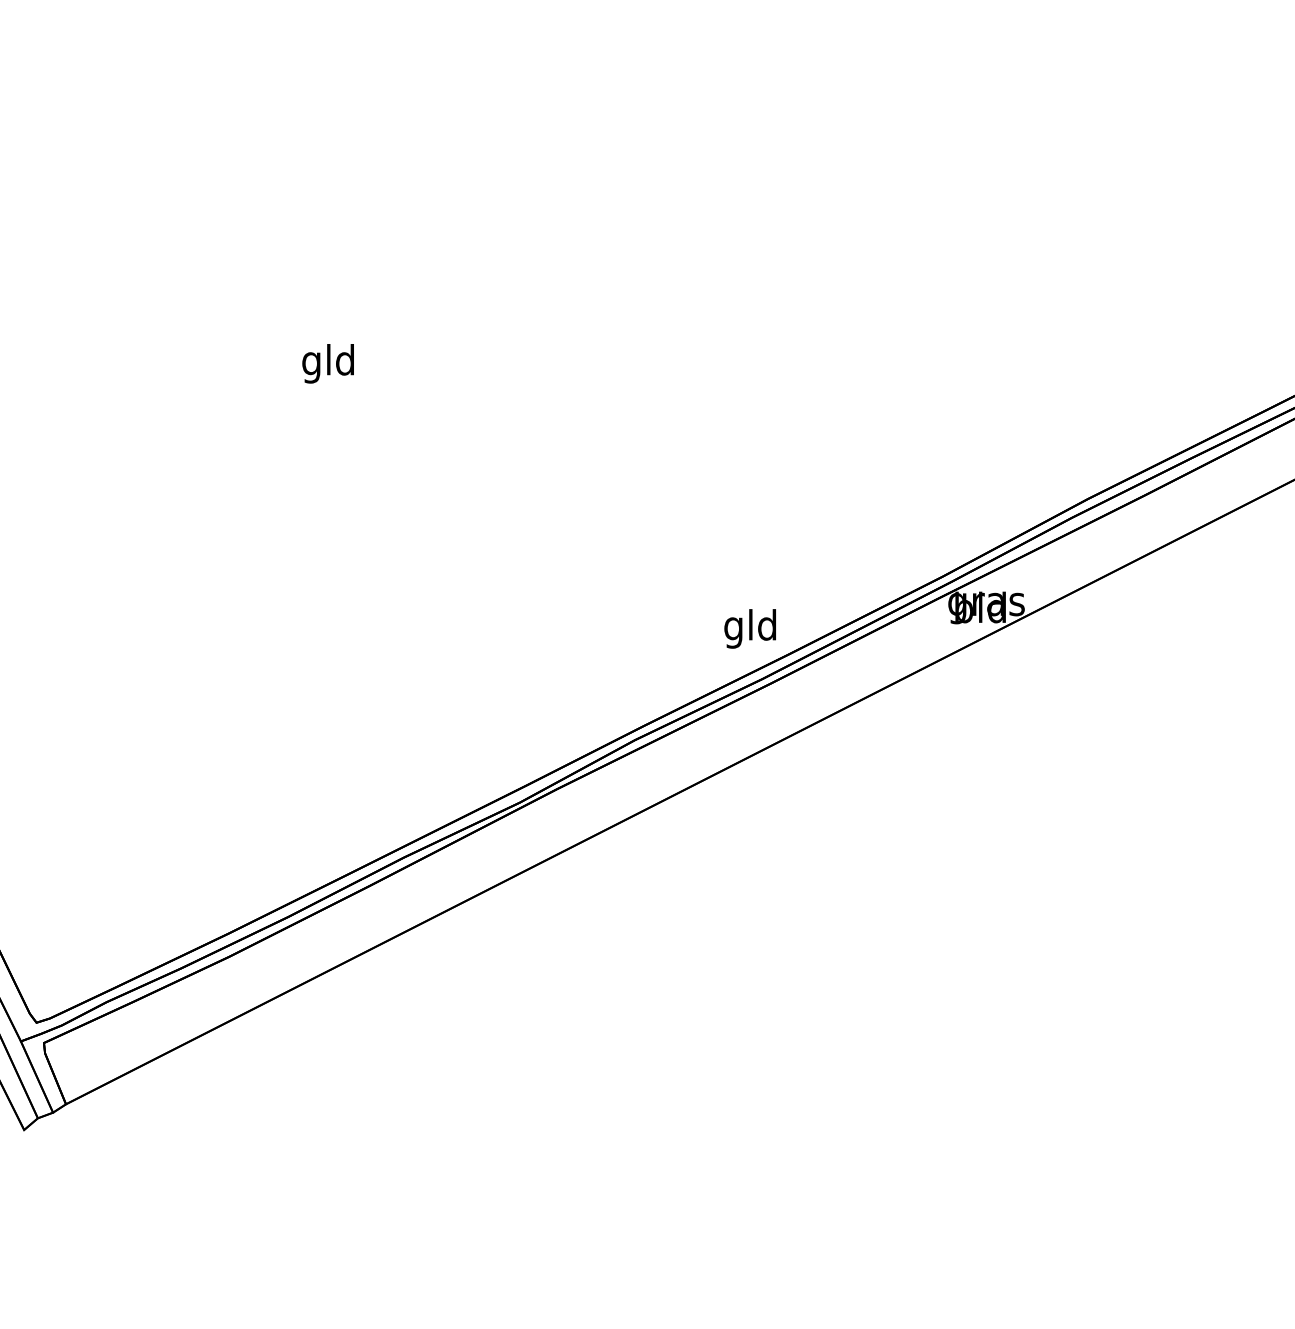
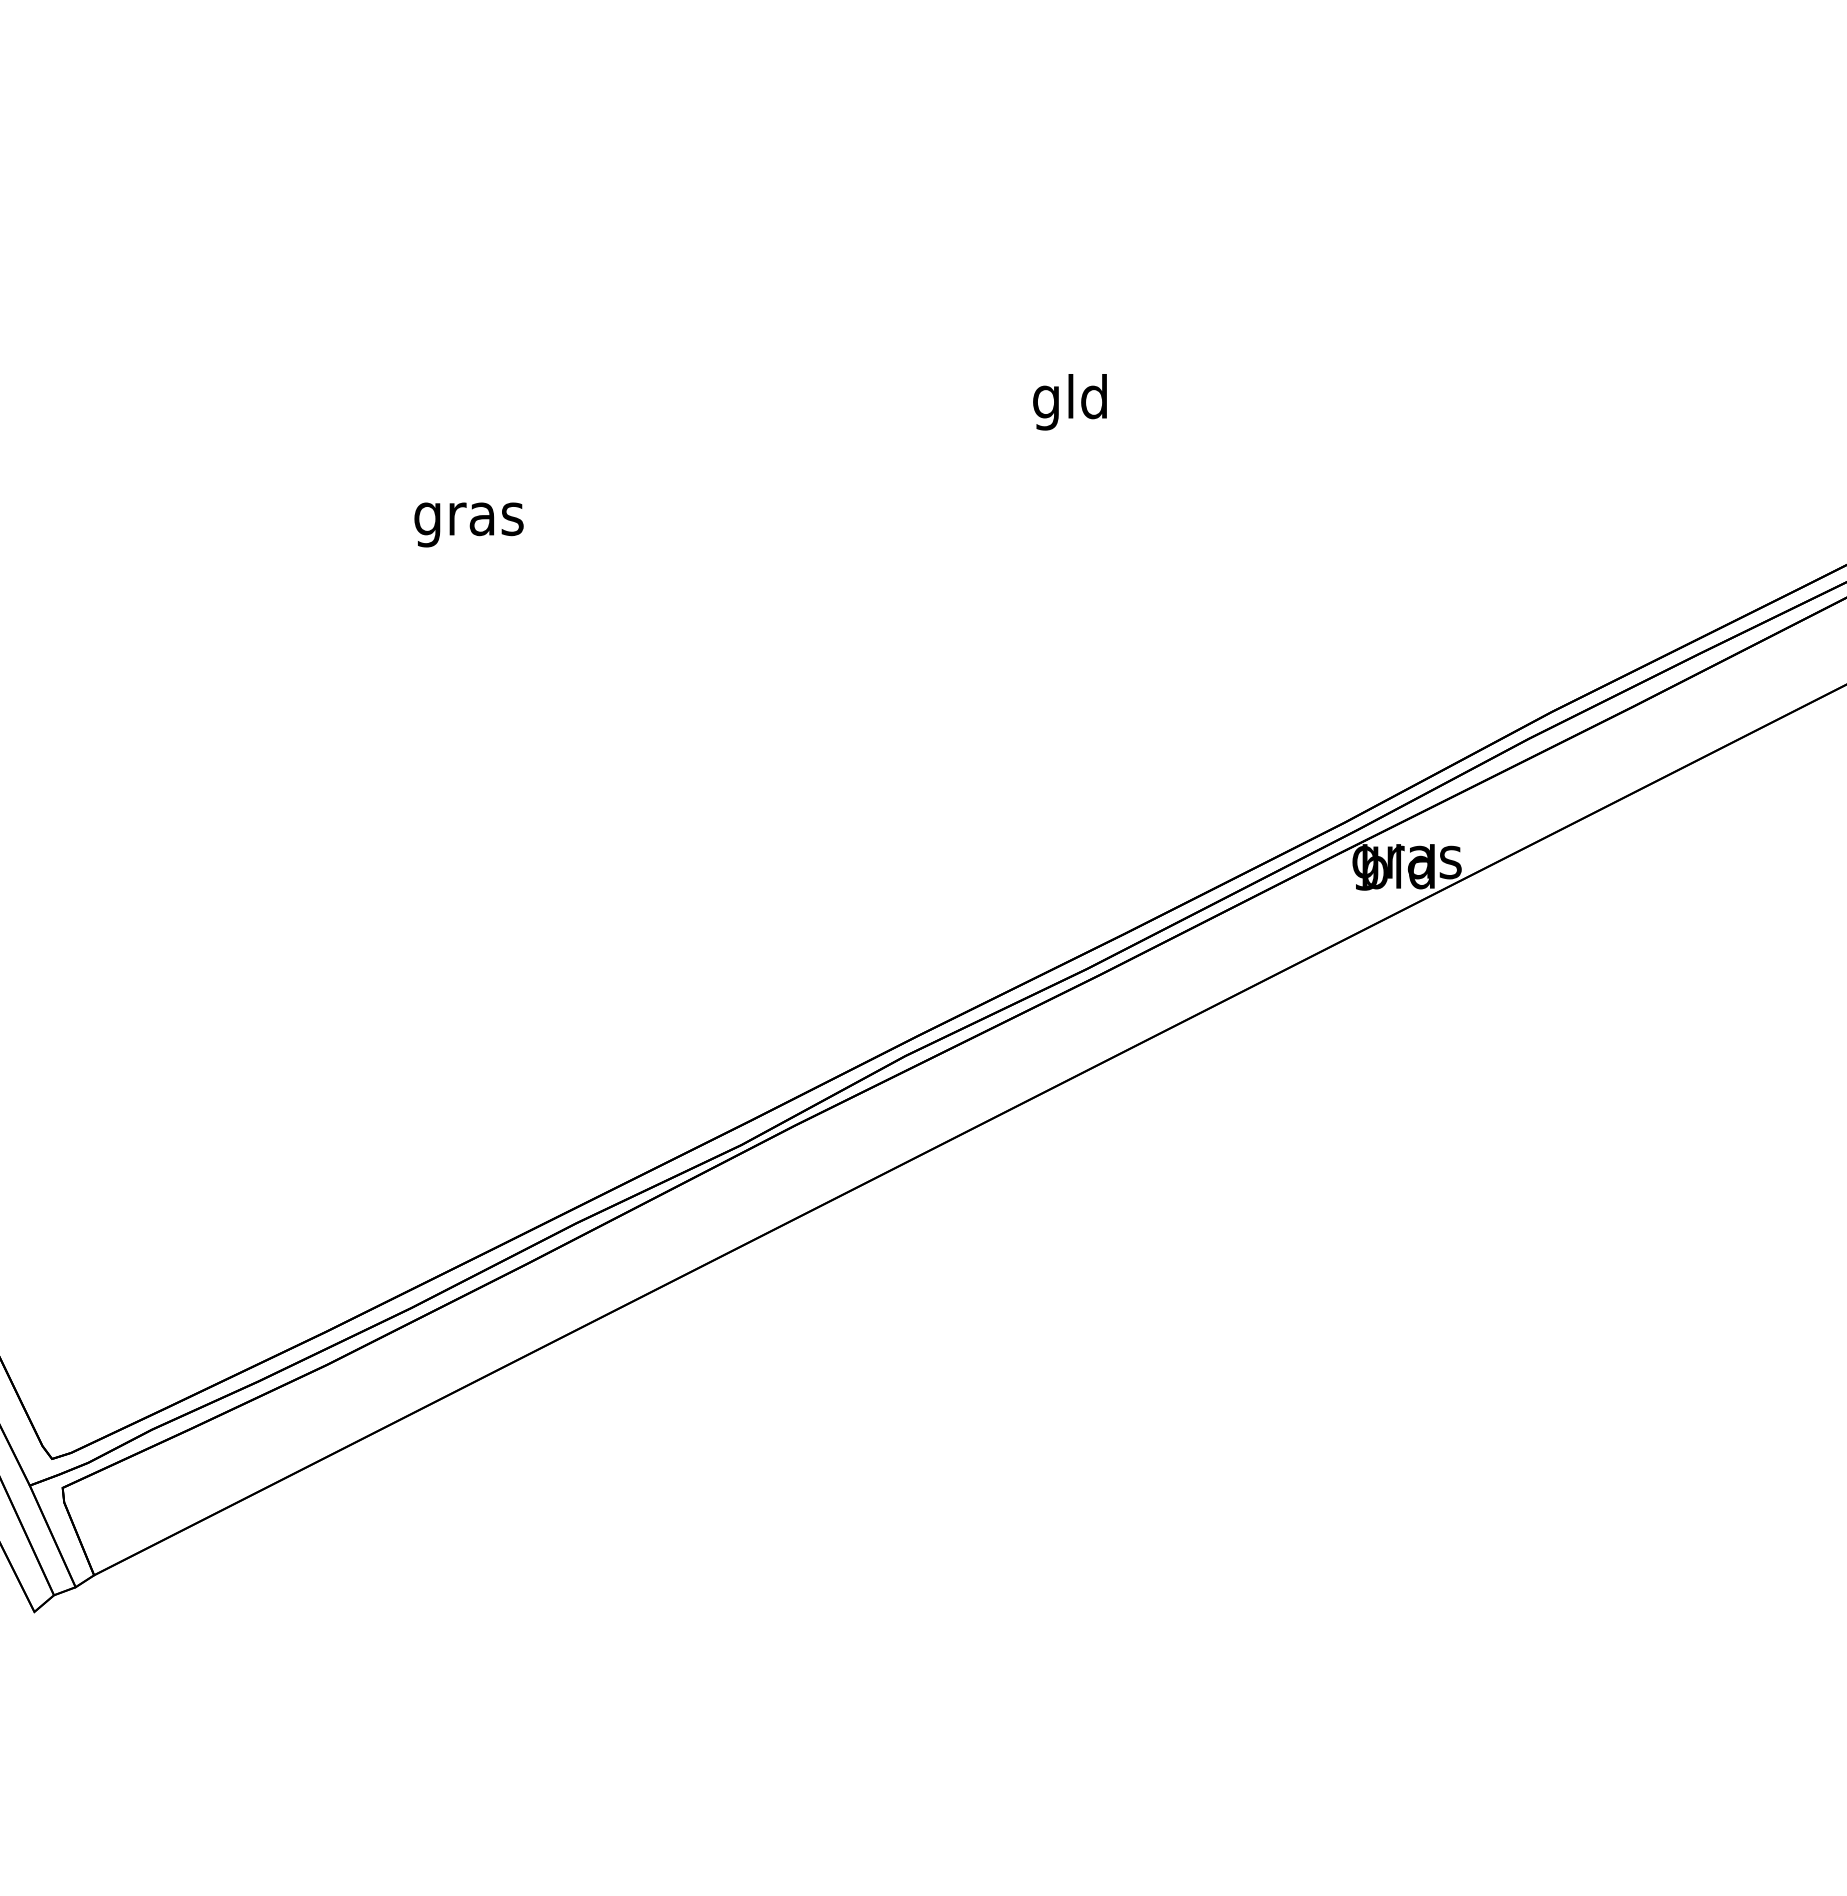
text: (328, 363) -> (468, 518), gld -> gras
text: (749, 629) -> (1069, 402), moved

